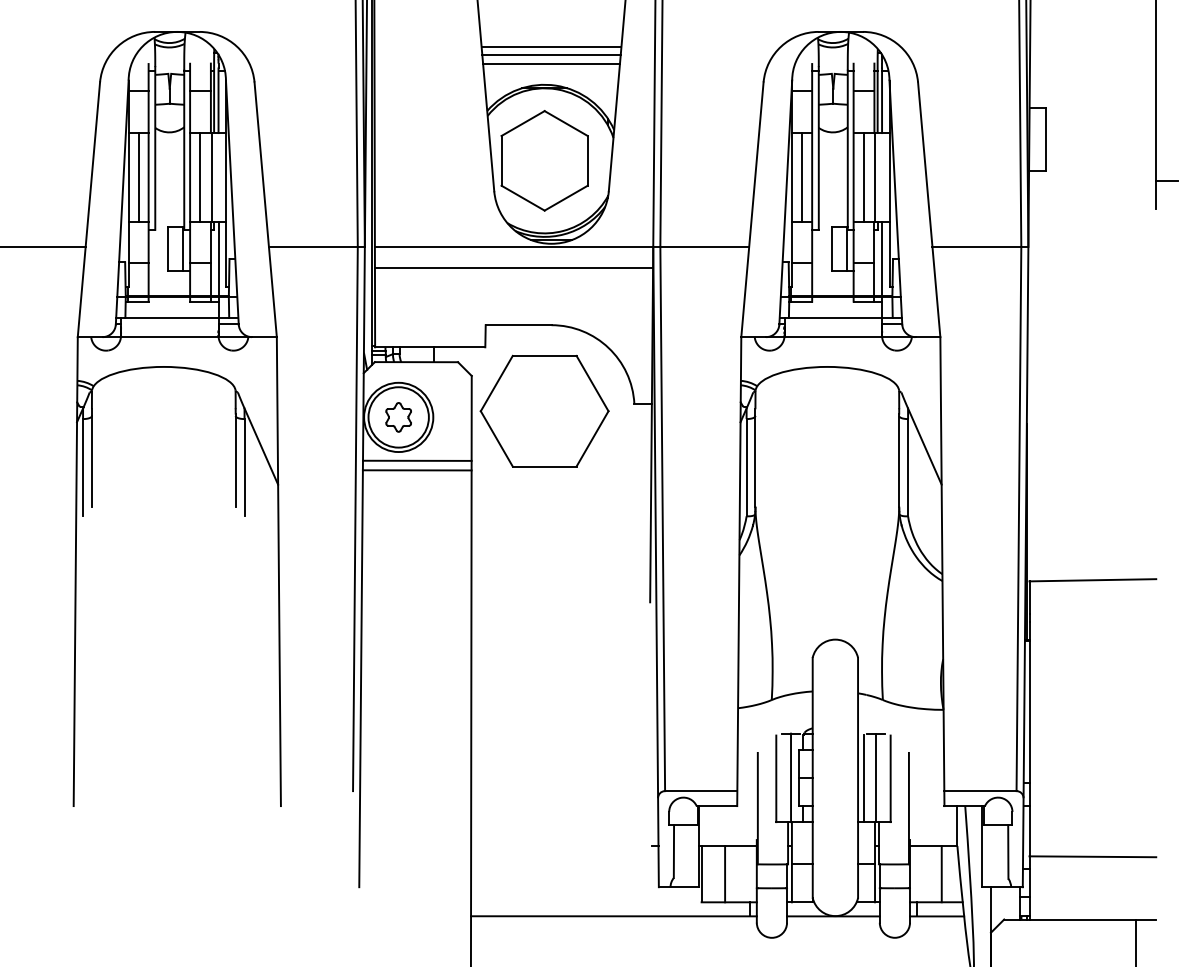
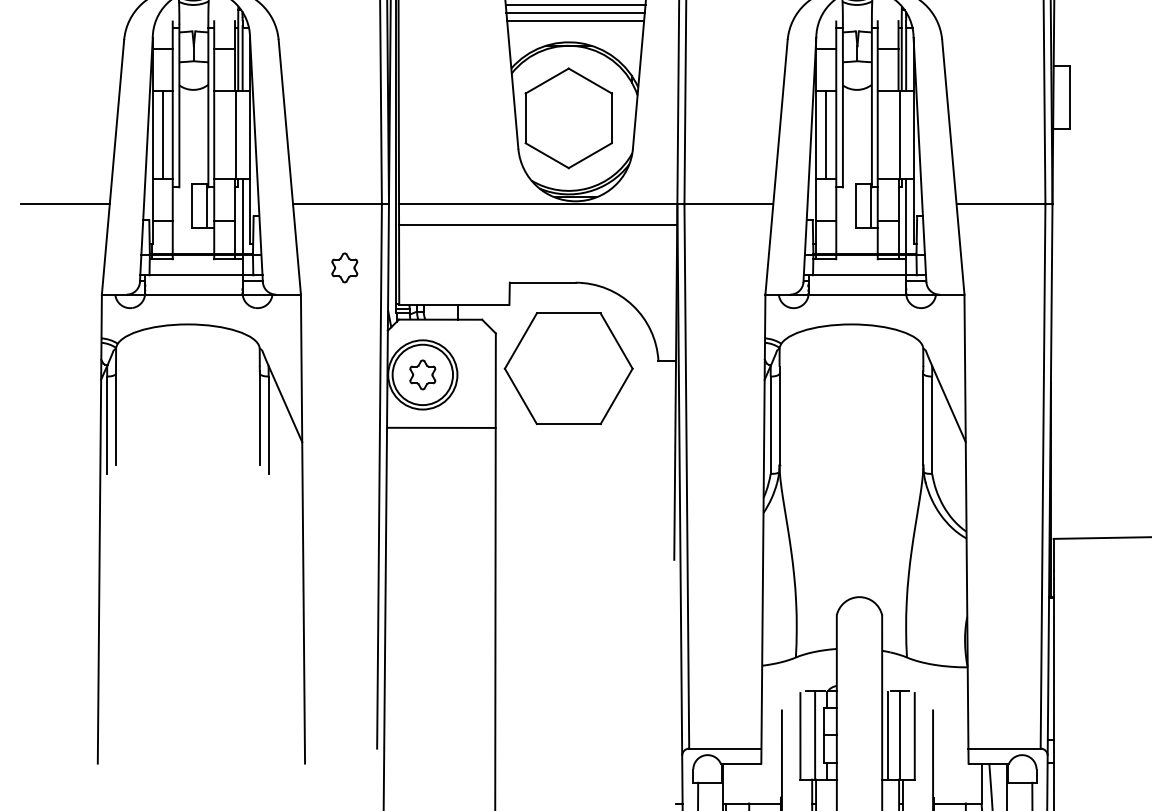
line: (200, 177) -> (224, 135), removed
line: (863, 177) -> (887, 135), removed
part: (320, 310) -> (344, 268), added
line: (416, 460) -> (440, 418), removed

